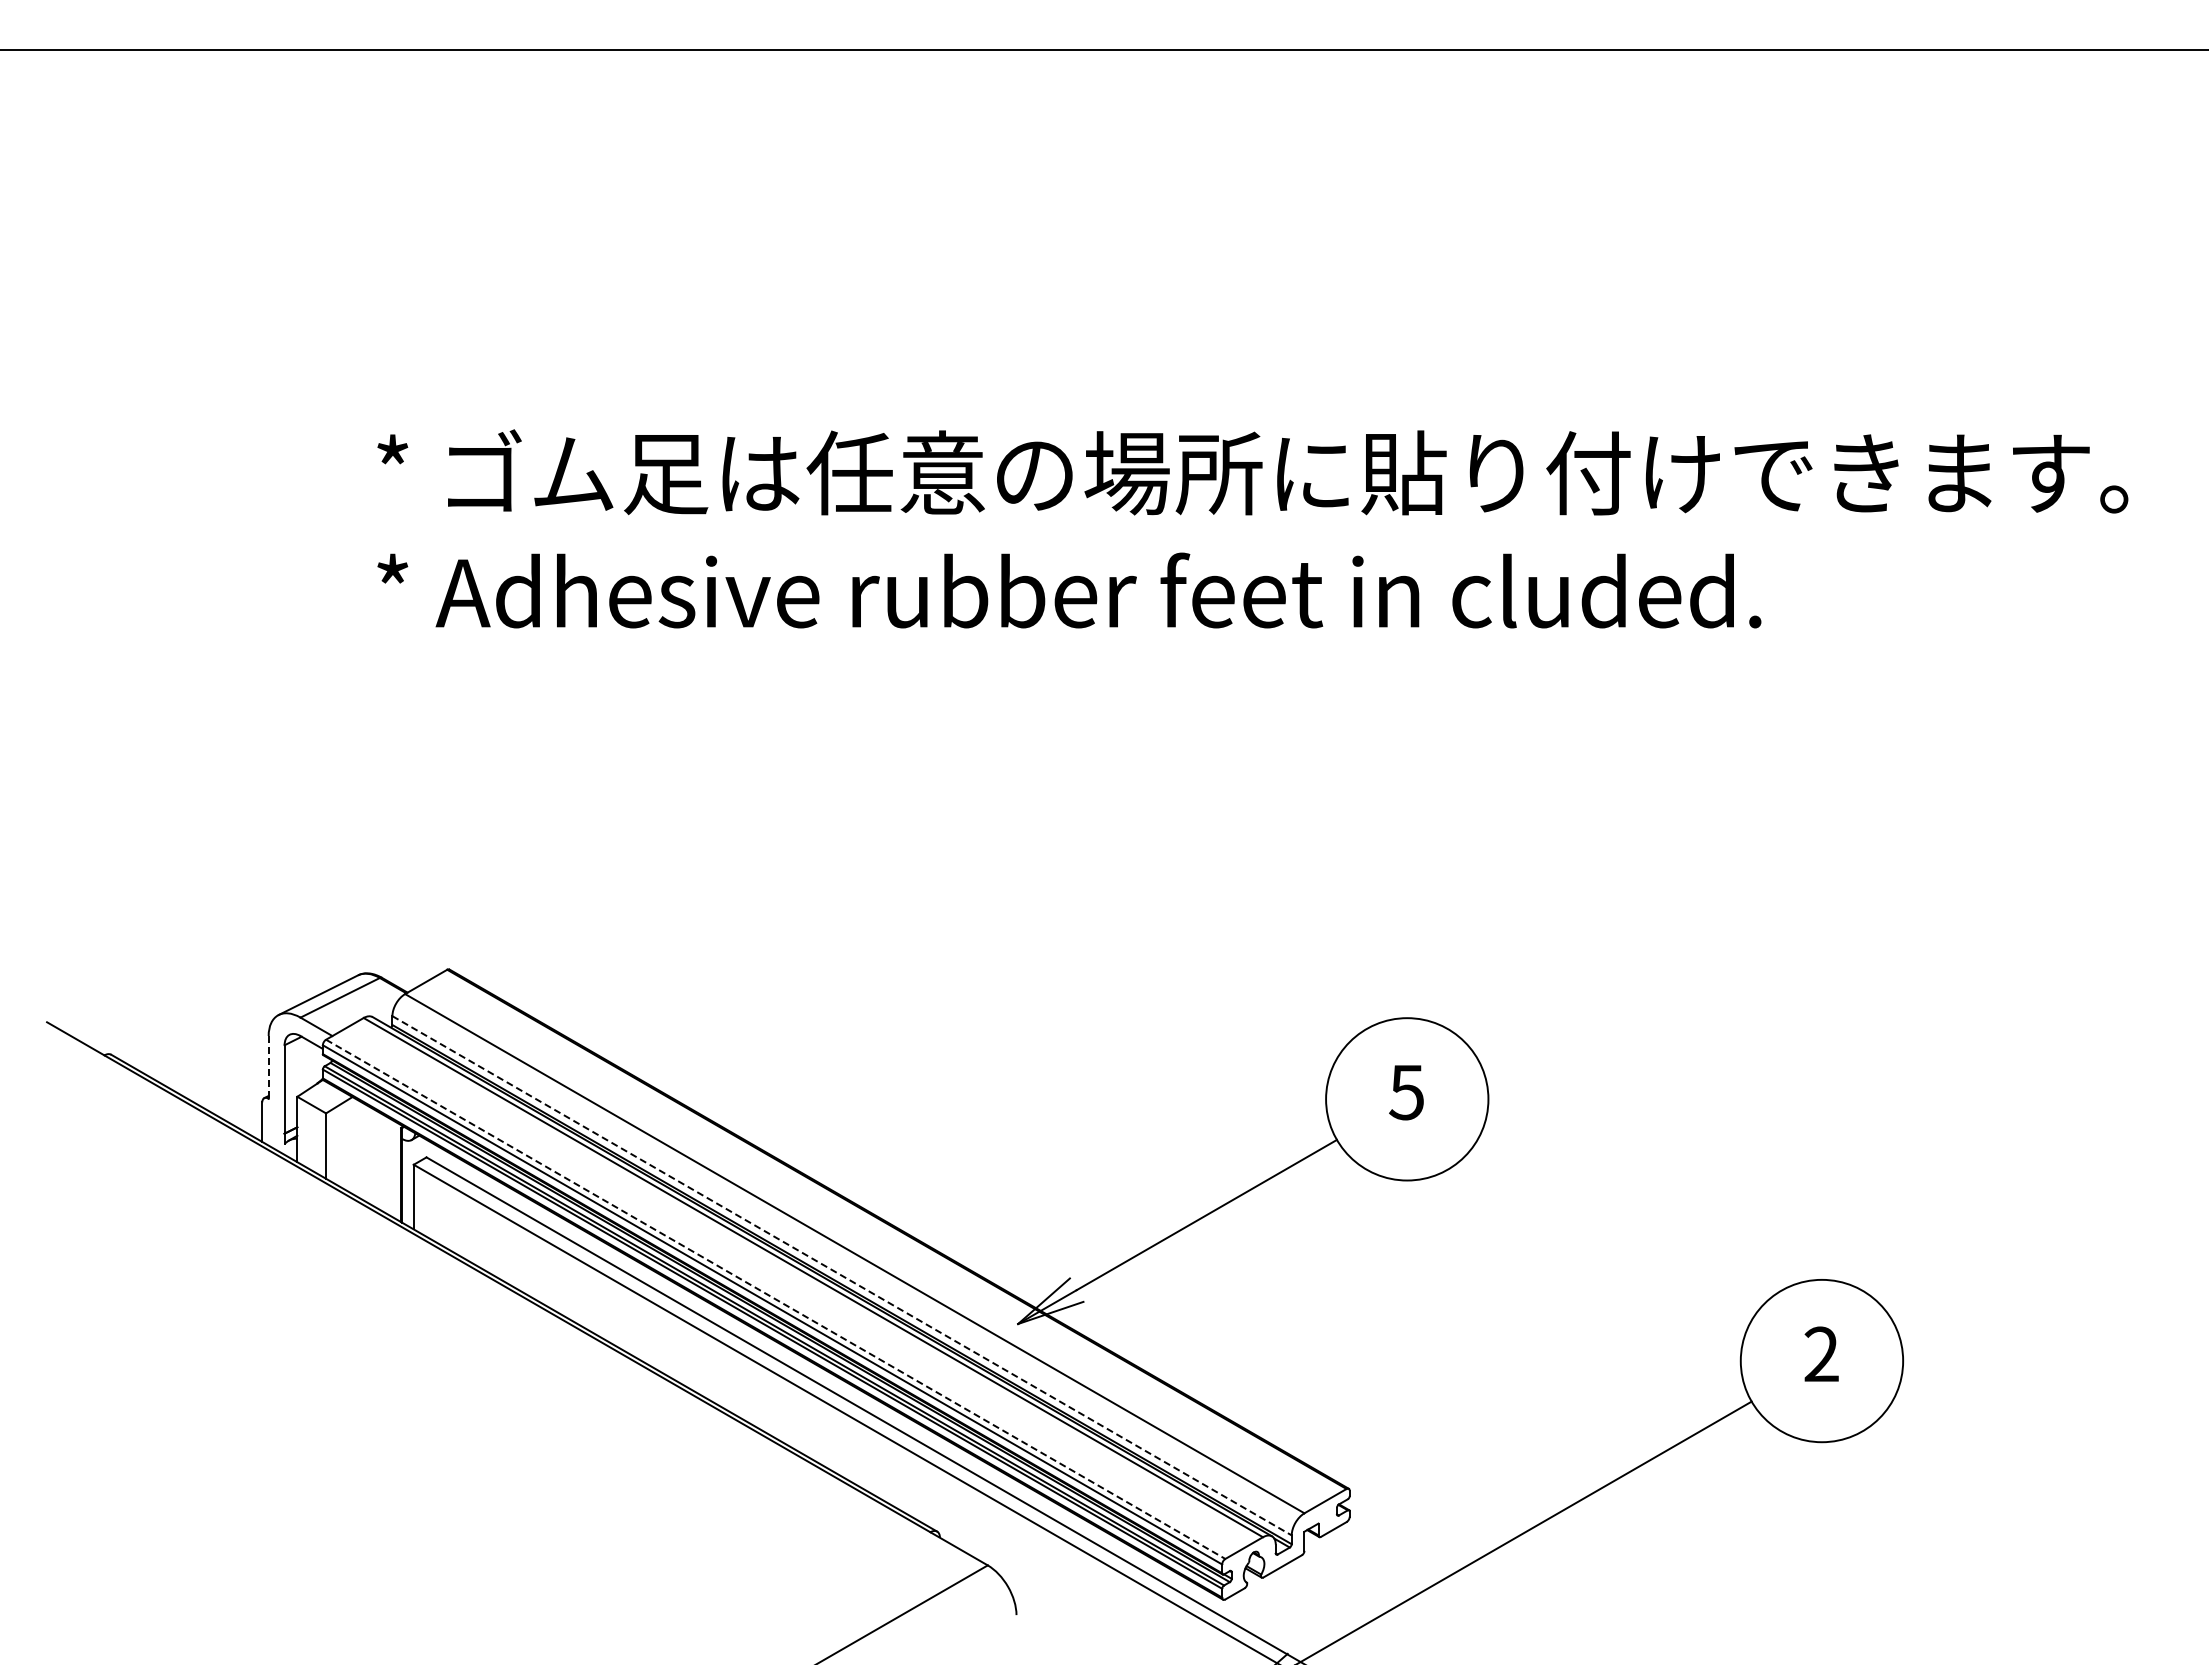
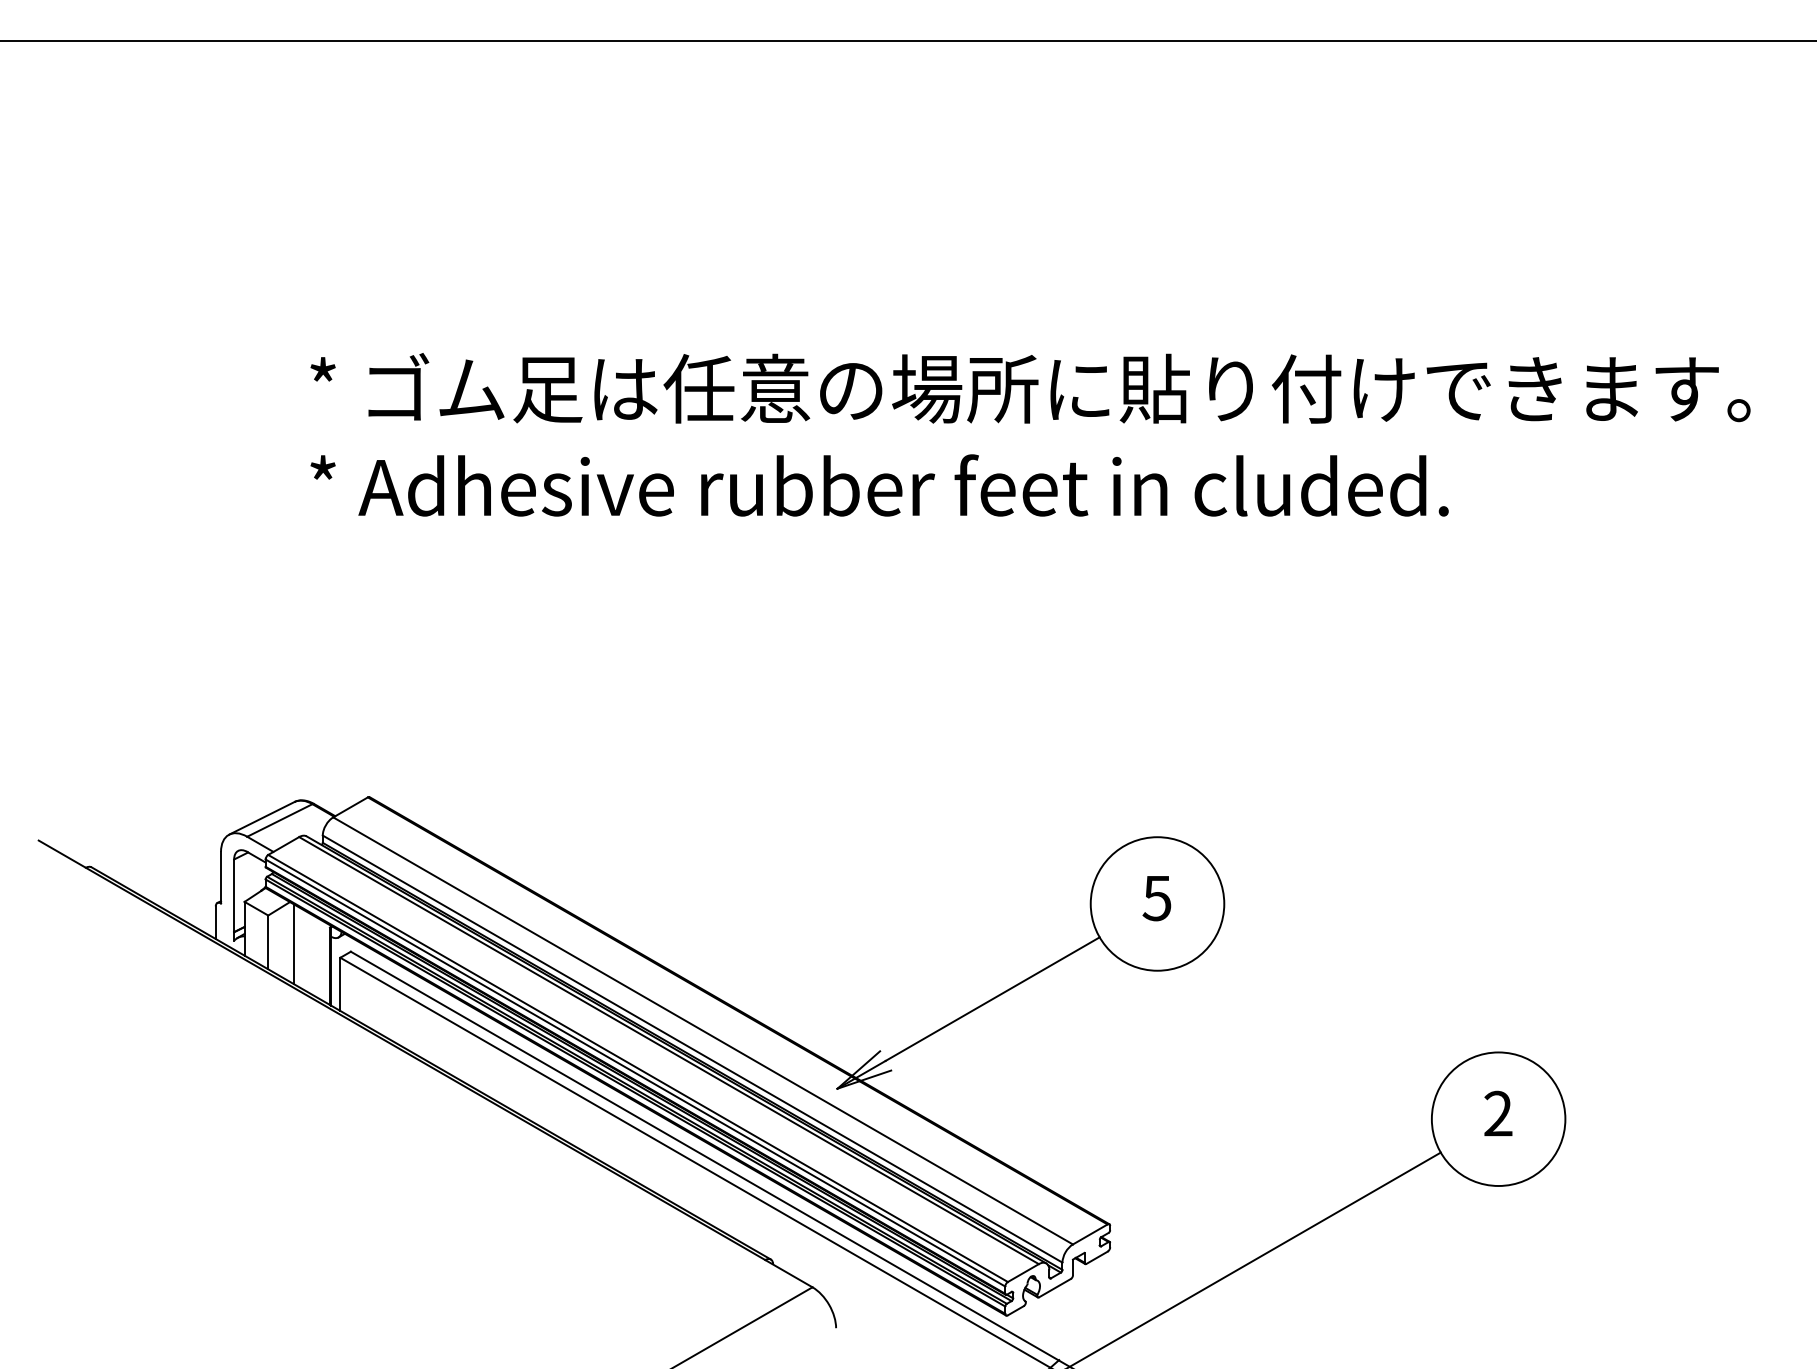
line: (268, 1067) -> (220, 877), dashed -> solid
line: (357, 1148) -> (294, 944), added
line: (842, 1276) -> (693, 1049), dashed -> solid
line: (776, 1299) -> (638, 1068), dashed -> solid

